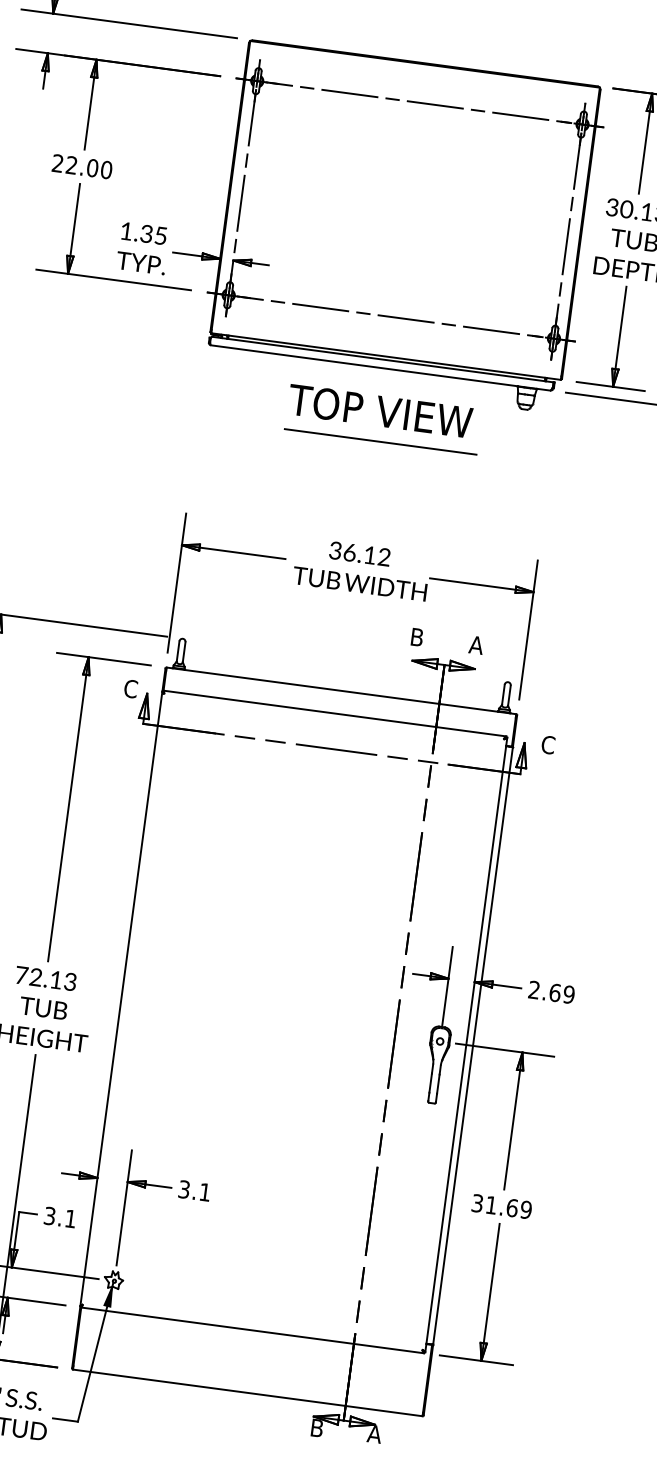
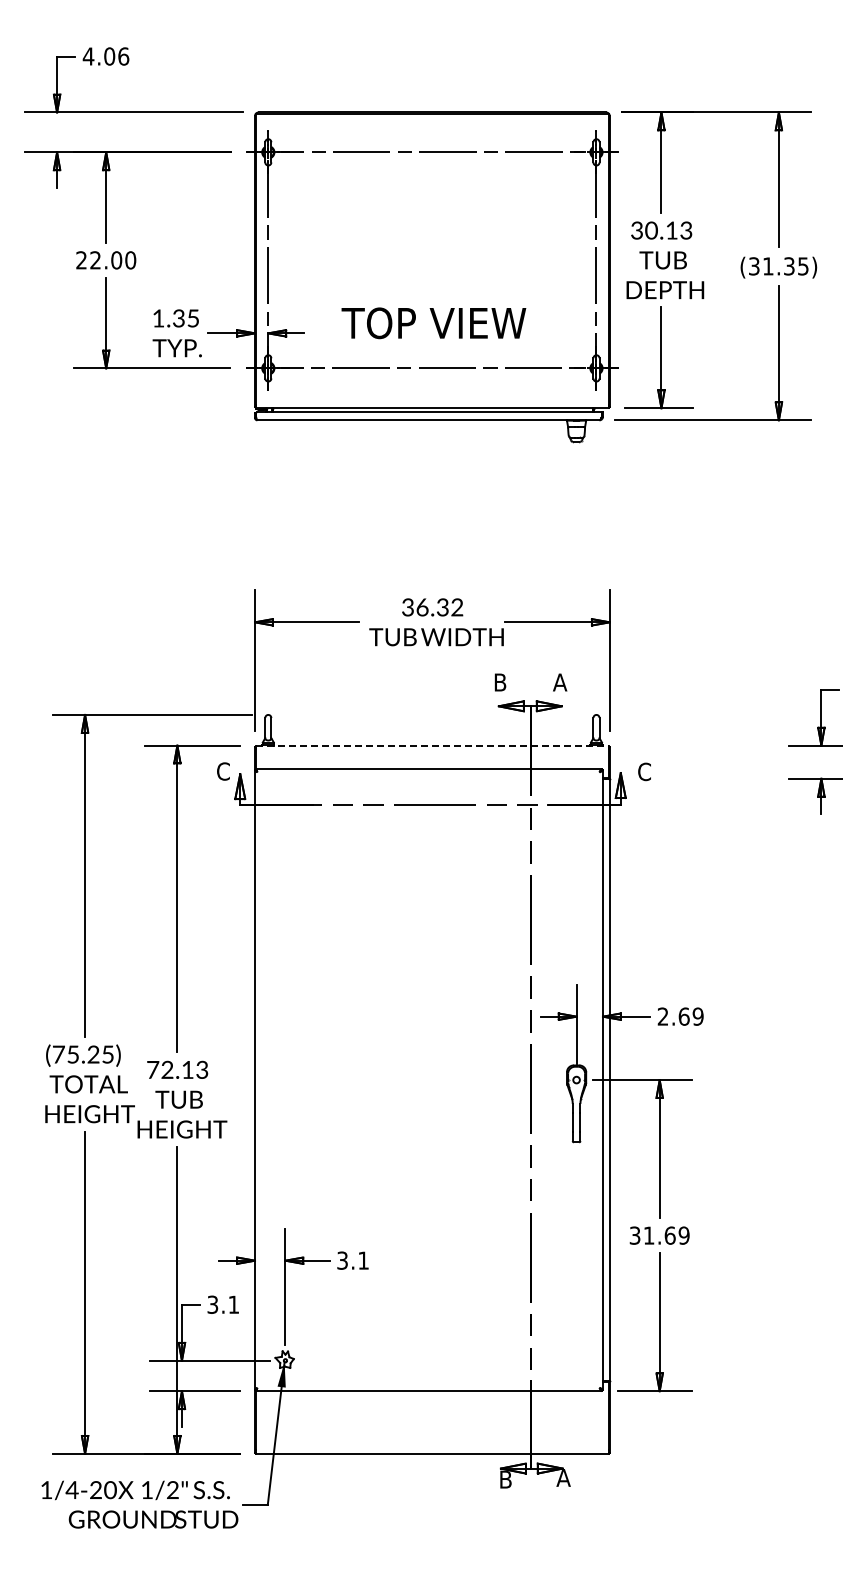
text: (379, 411) -> (433, 323), moved
line: (380, 441) -> (438, 493), removed
text: (369, 555) -> (442, 607), 36.12 -> 36.32
line: (341, 690) -> (432, 745), solid -> dashed

